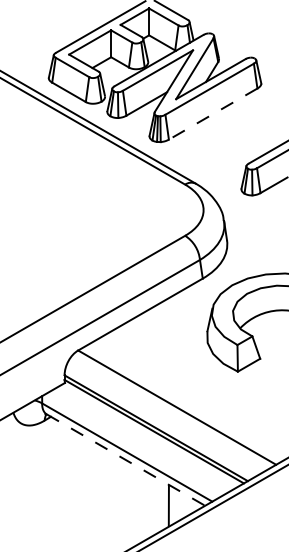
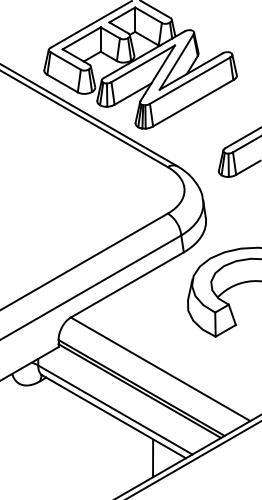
line: (212, 114) -> (192, 103), dashed -> solid
line: (126, 460) -> (114, 417), dashed -> solid

